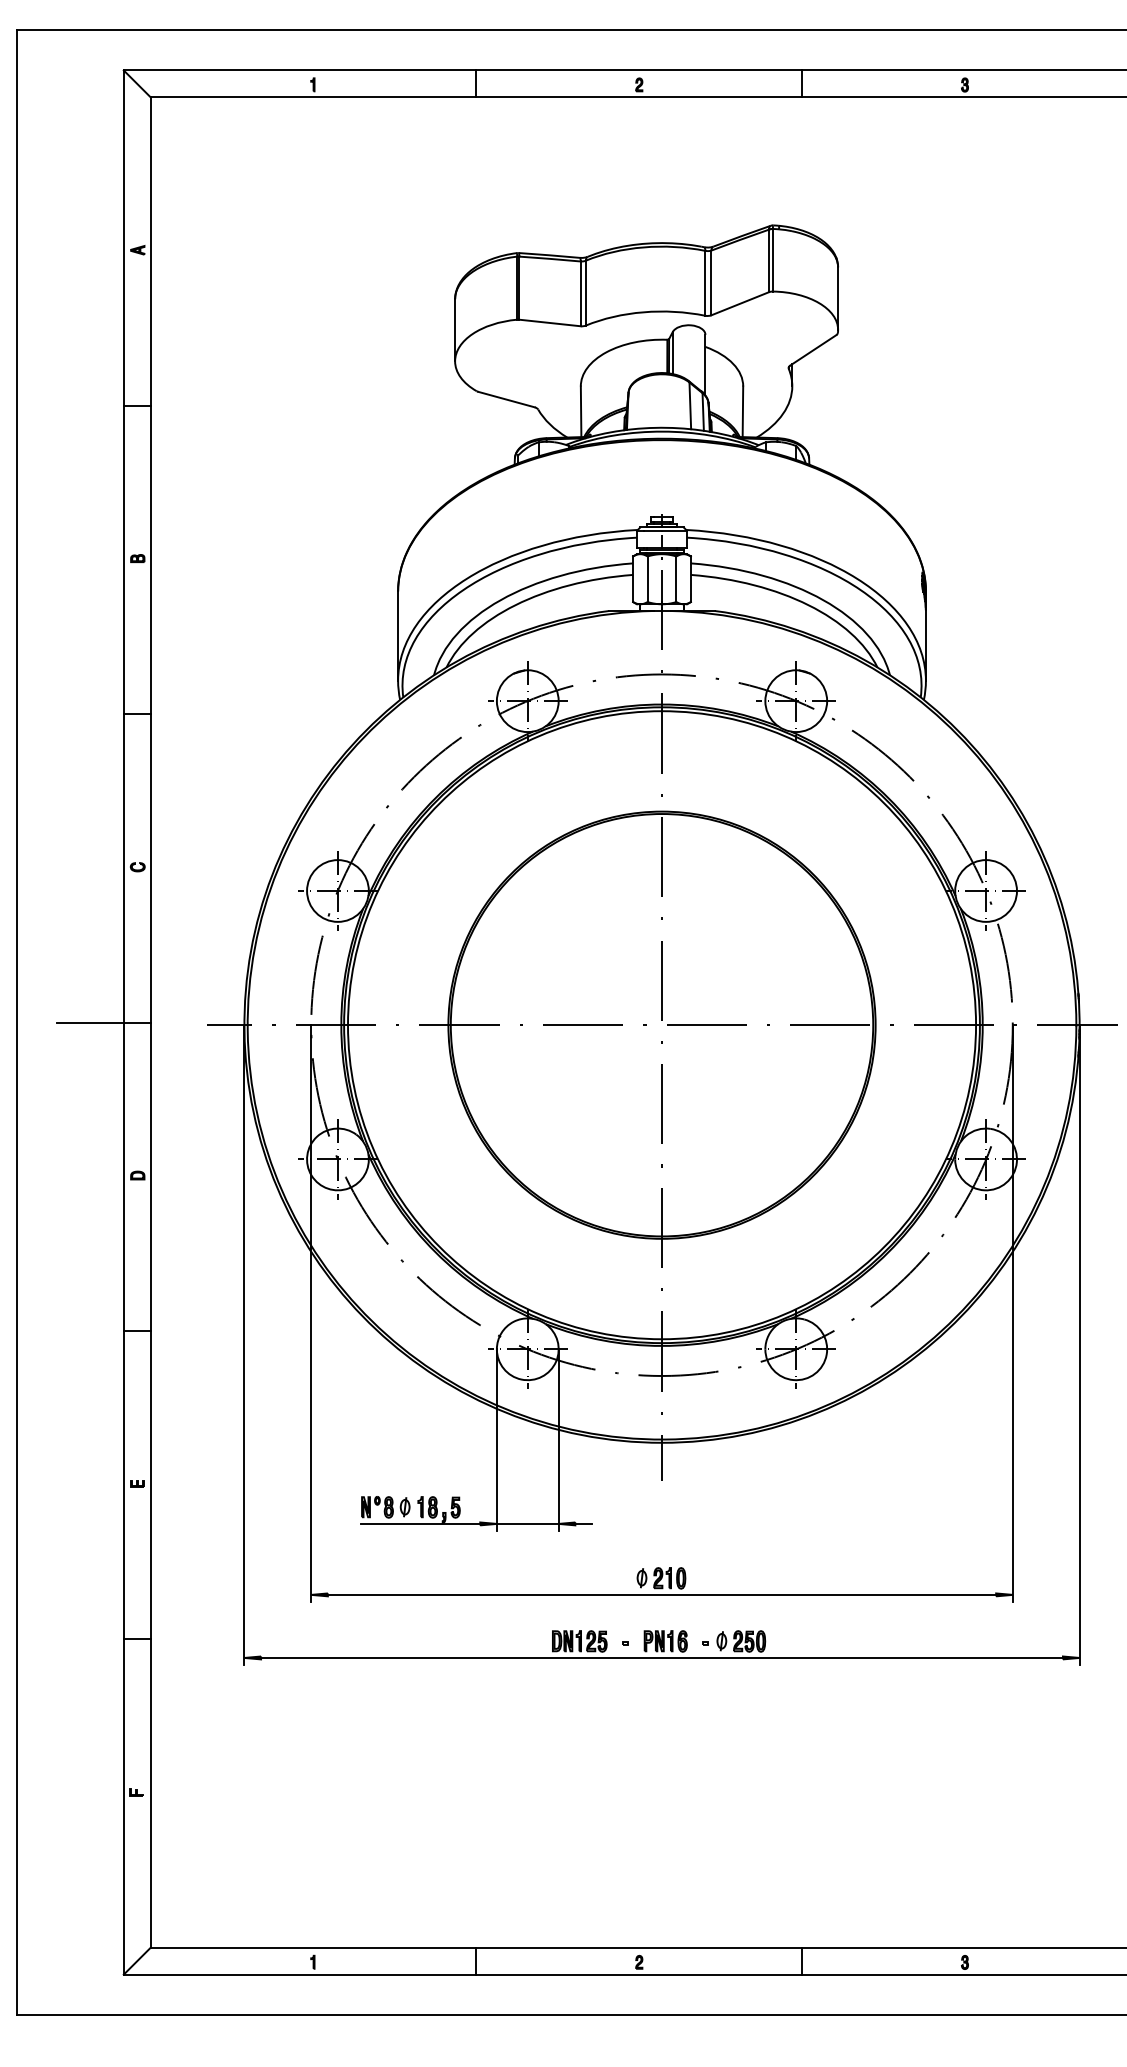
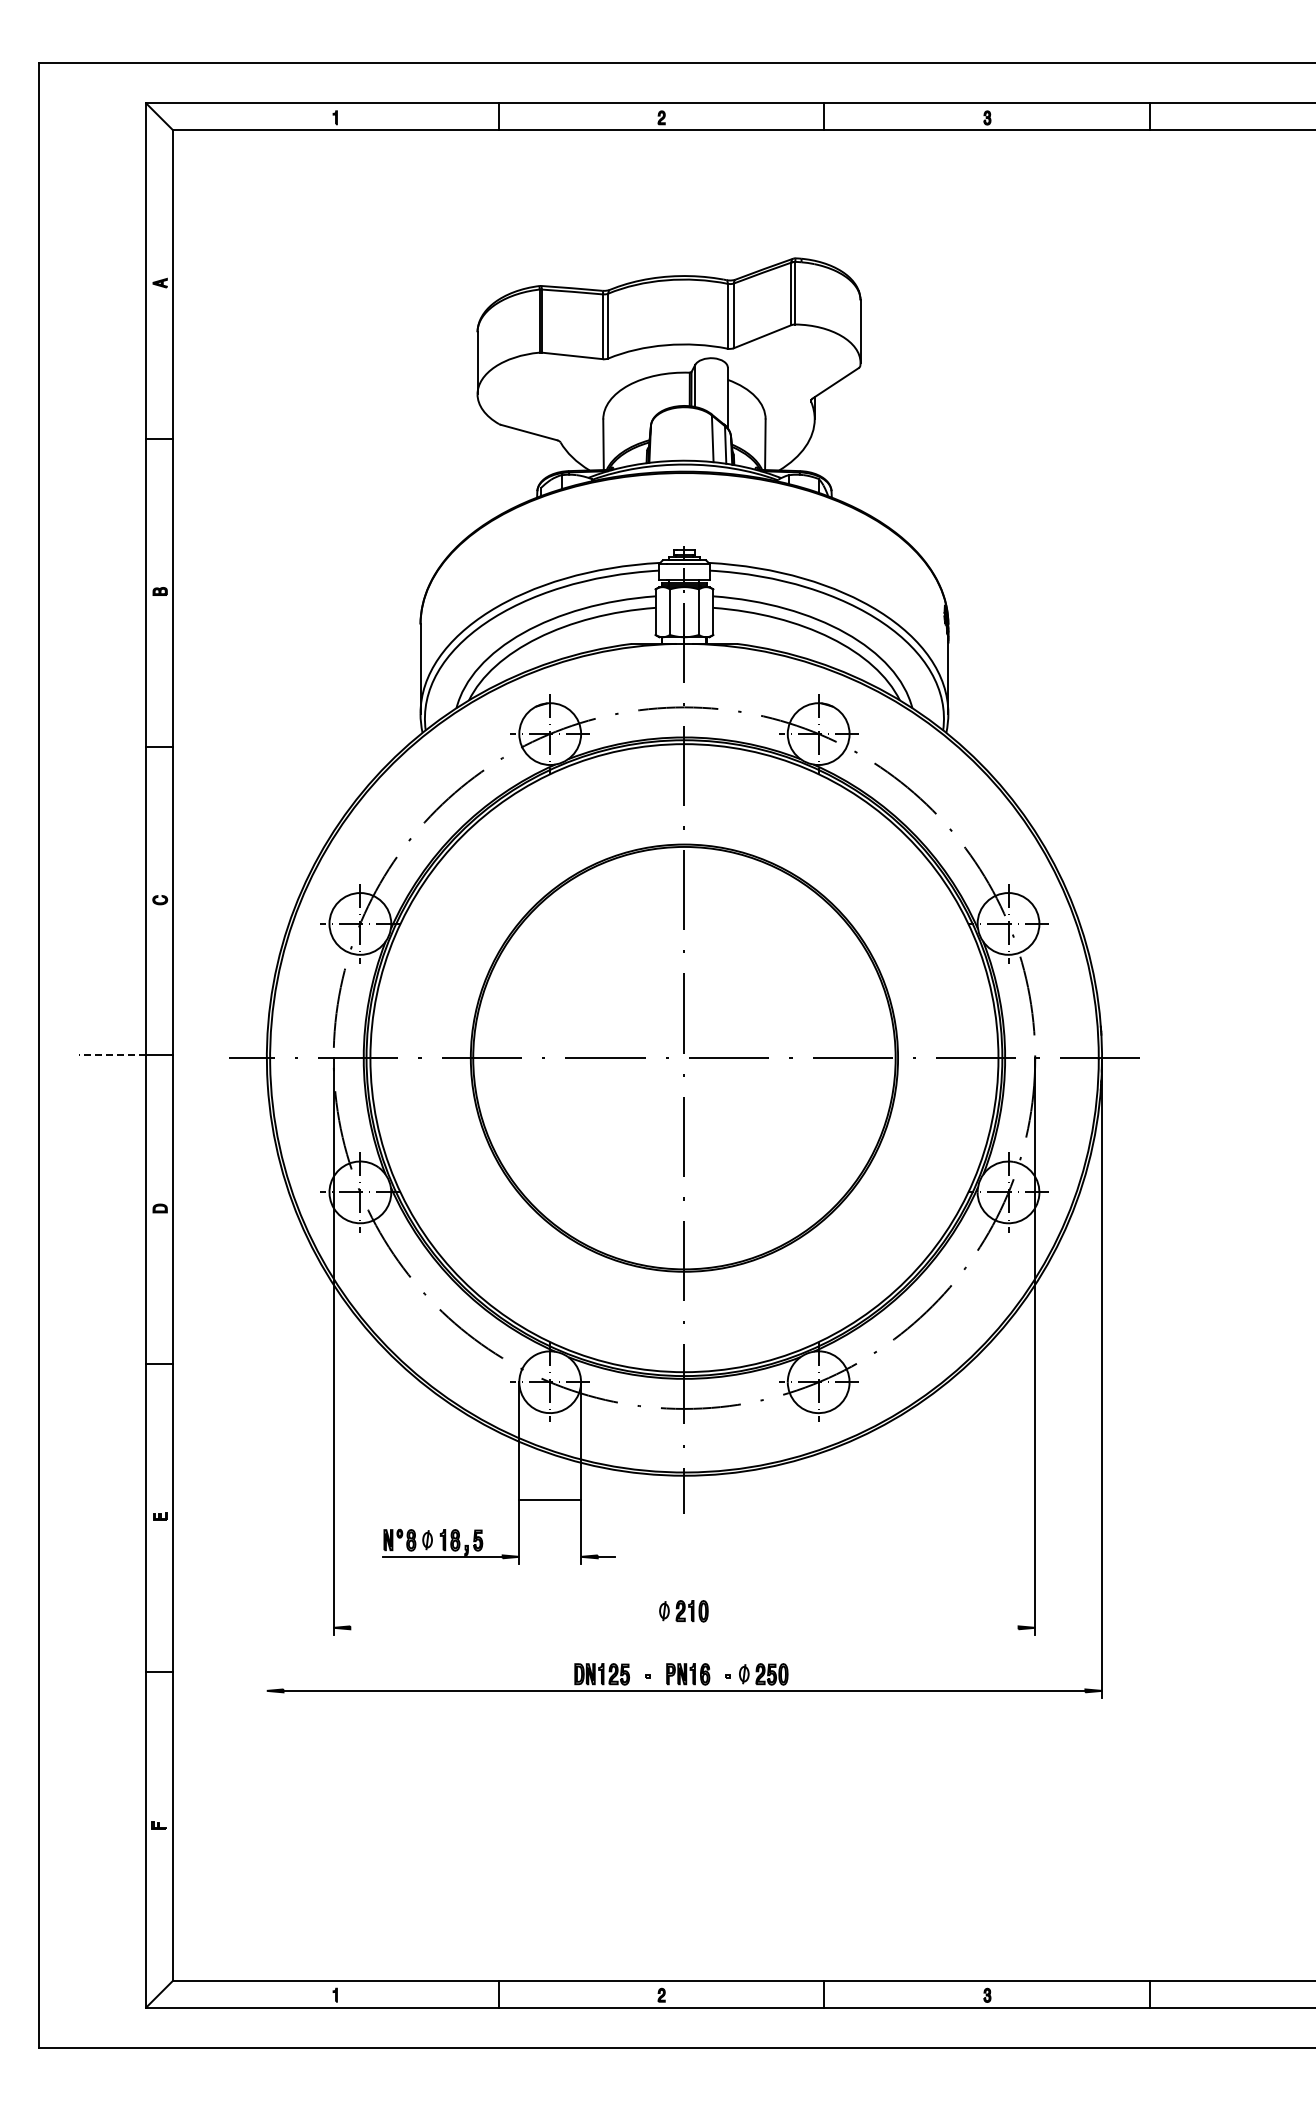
line: (90, 1022) -> (112, 1055), solid -> dashed
line: (244, 1344) -> (266, 1377), removed
line: (528, 1523) -> (550, 1499), moved
line: (662, 1594) -> (684, 1627), removed

